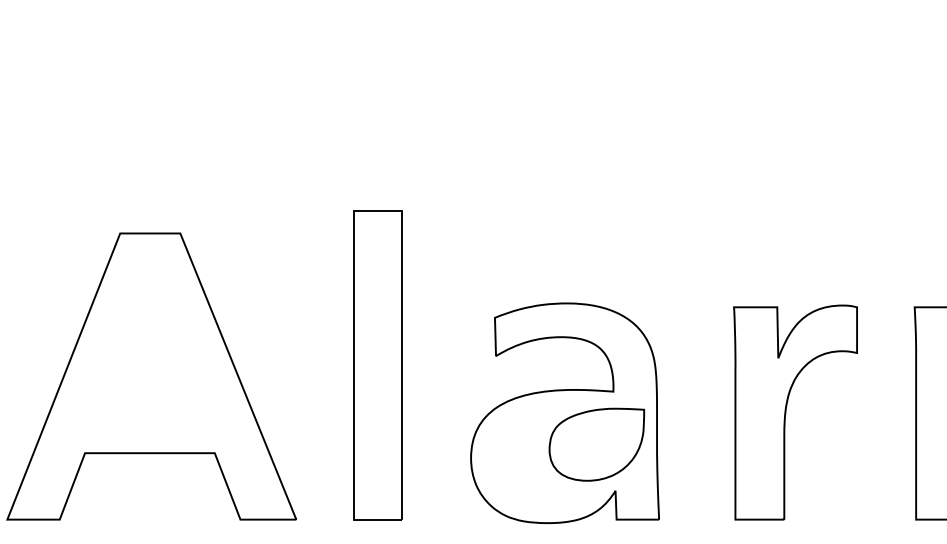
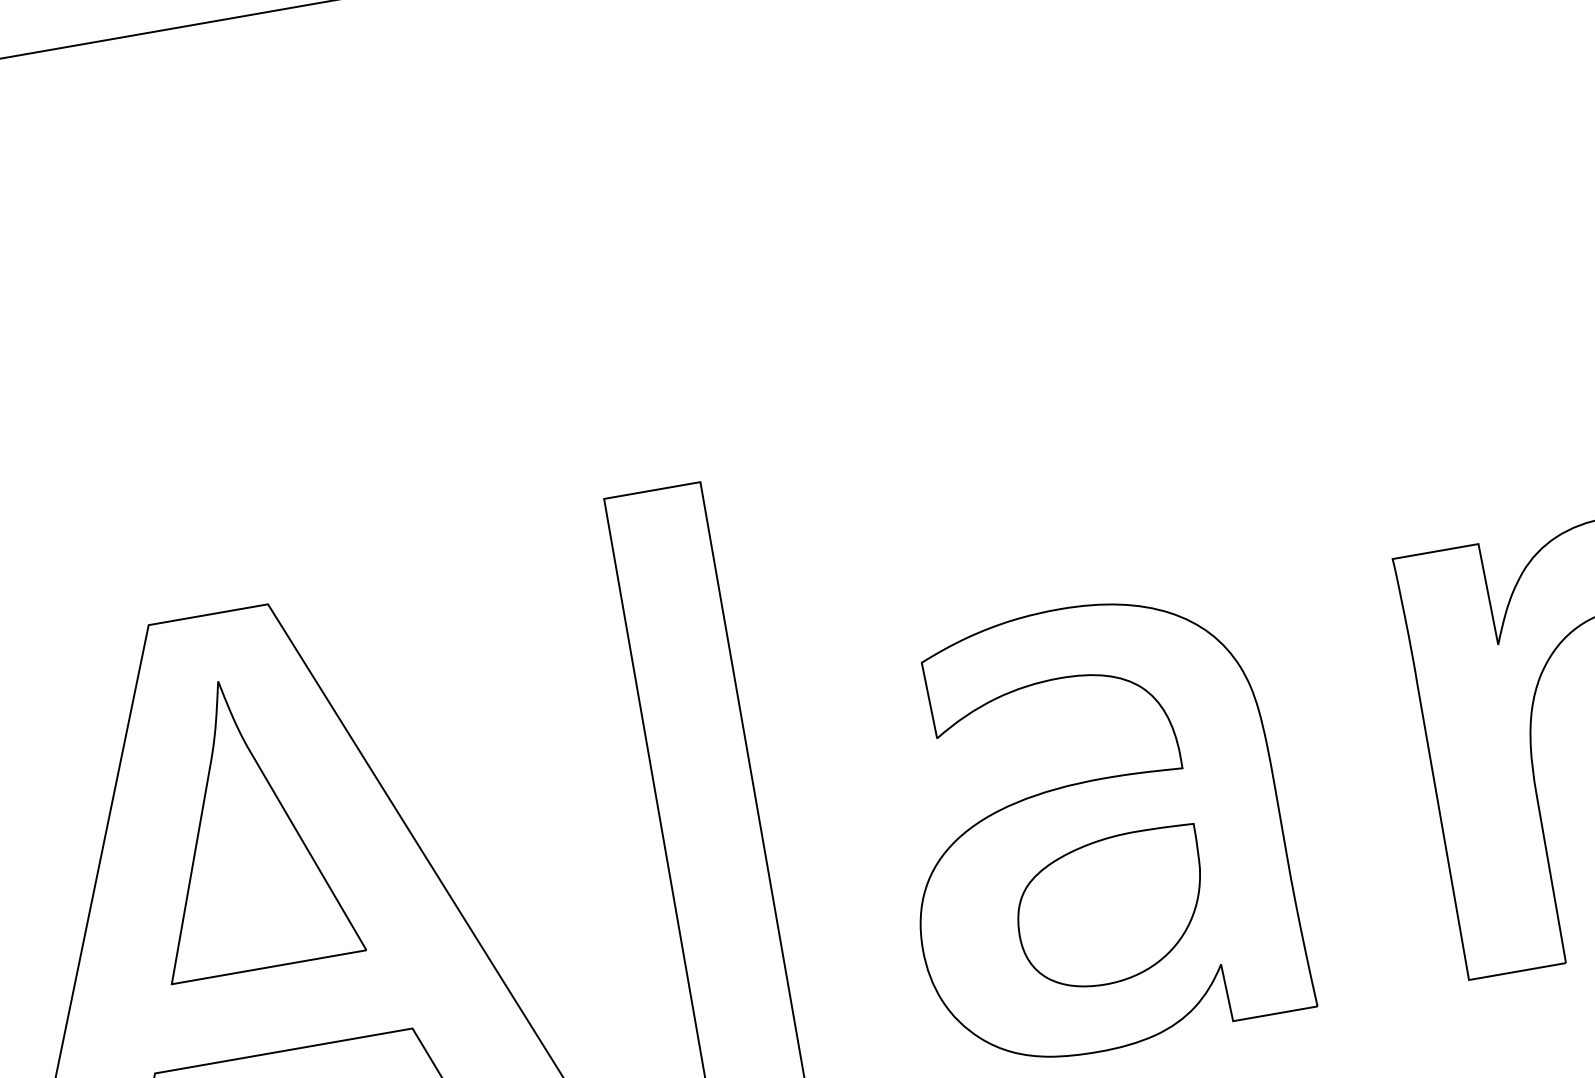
part: (149, 338) -> (243, 823), added
part: (596, 444) -> (1111, 909), moved

